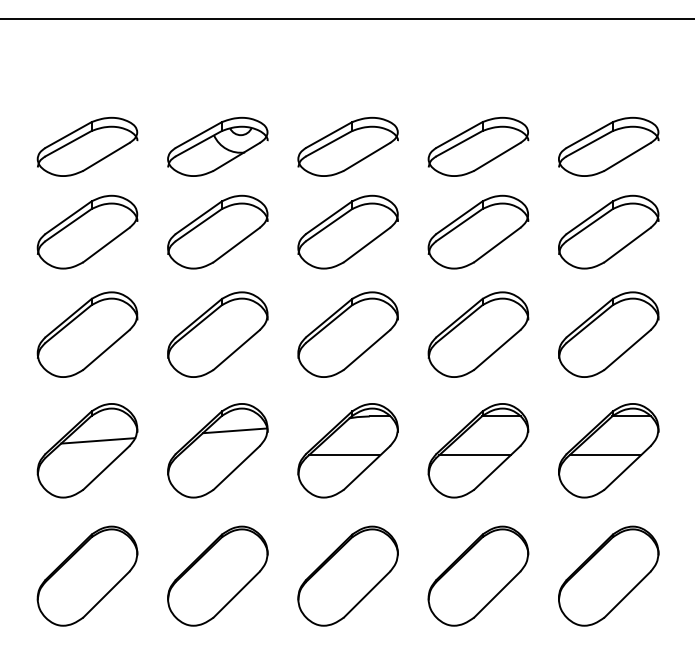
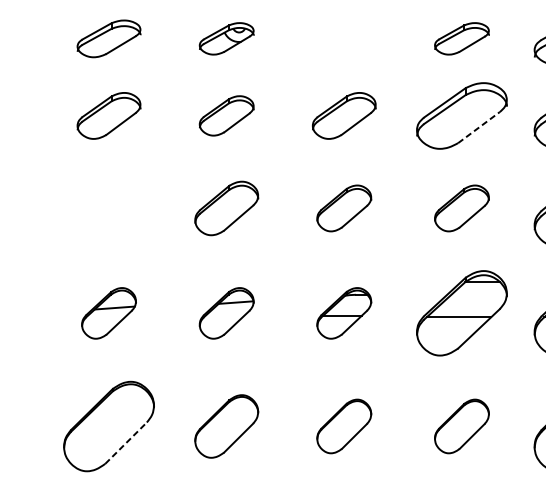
part: (87, 146) -> (109, 38), size x0.7
part: (217, 146) -> (226, 38), size x0.6
part: (347, 146) -> (343, 38), removed
part: (478, 146) -> (462, 38), size x0.6
part: (87, 231) -> (109, 115), size x0.7
part: (217, 231) -> (226, 115), size x0.6
part: (347, 231) -> (343, 115), size x0.7
line: (497, 245) -> (479, 127), solid -> dashed
part: (87, 334) -> (109, 208), removed
part: (217, 334) -> (226, 208), size x0.7
part: (347, 334) -> (343, 208), size x0.6
part: (478, 334) -> (462, 208), size x0.6
part: (87, 450) -> (109, 313), size x0.6
part: (217, 450) -> (226, 313), size x0.6
part: (347, 450) -> (343, 313), size x0.6
part: (217, 575) -> (226, 425), size x0.7
part: (347, 575) -> (343, 425), size x0.6
part: (478, 575) -> (462, 425), size x0.6
line: (106, 594) -> (126, 443), solid -> dashed

